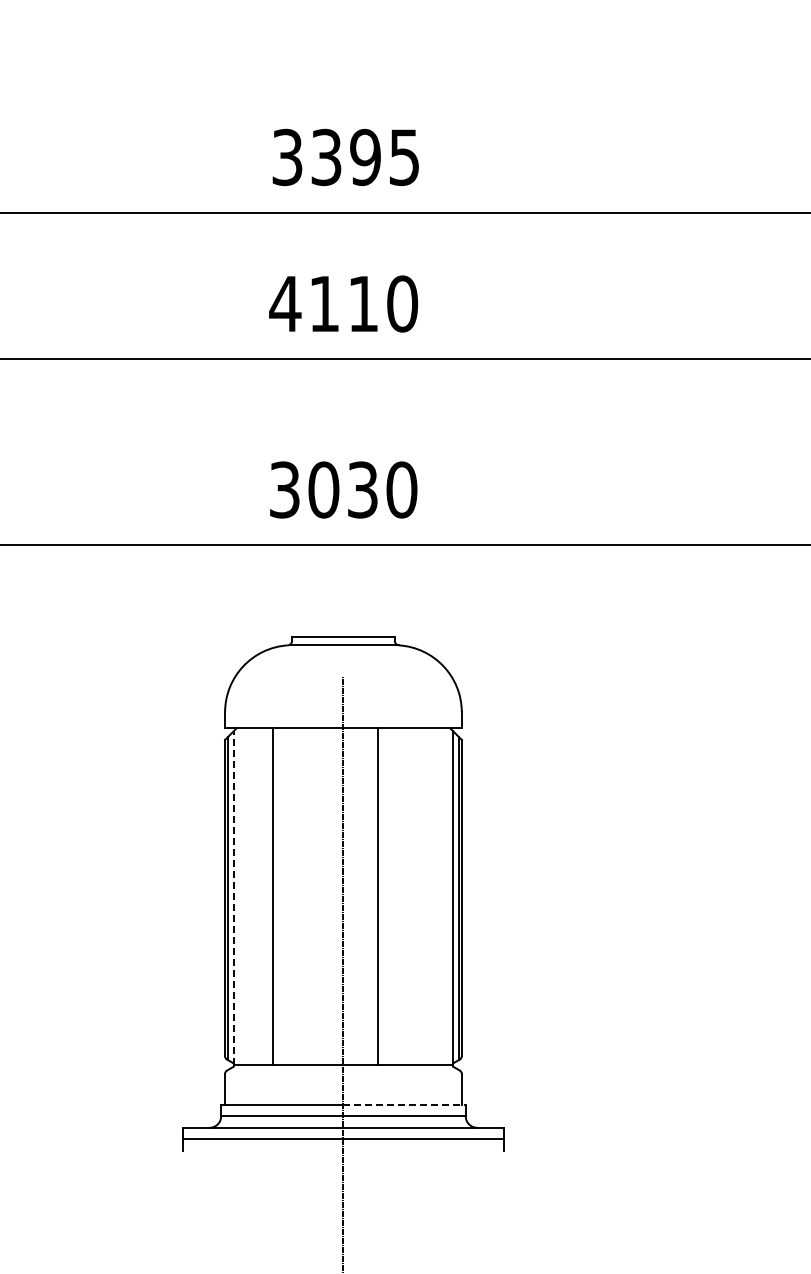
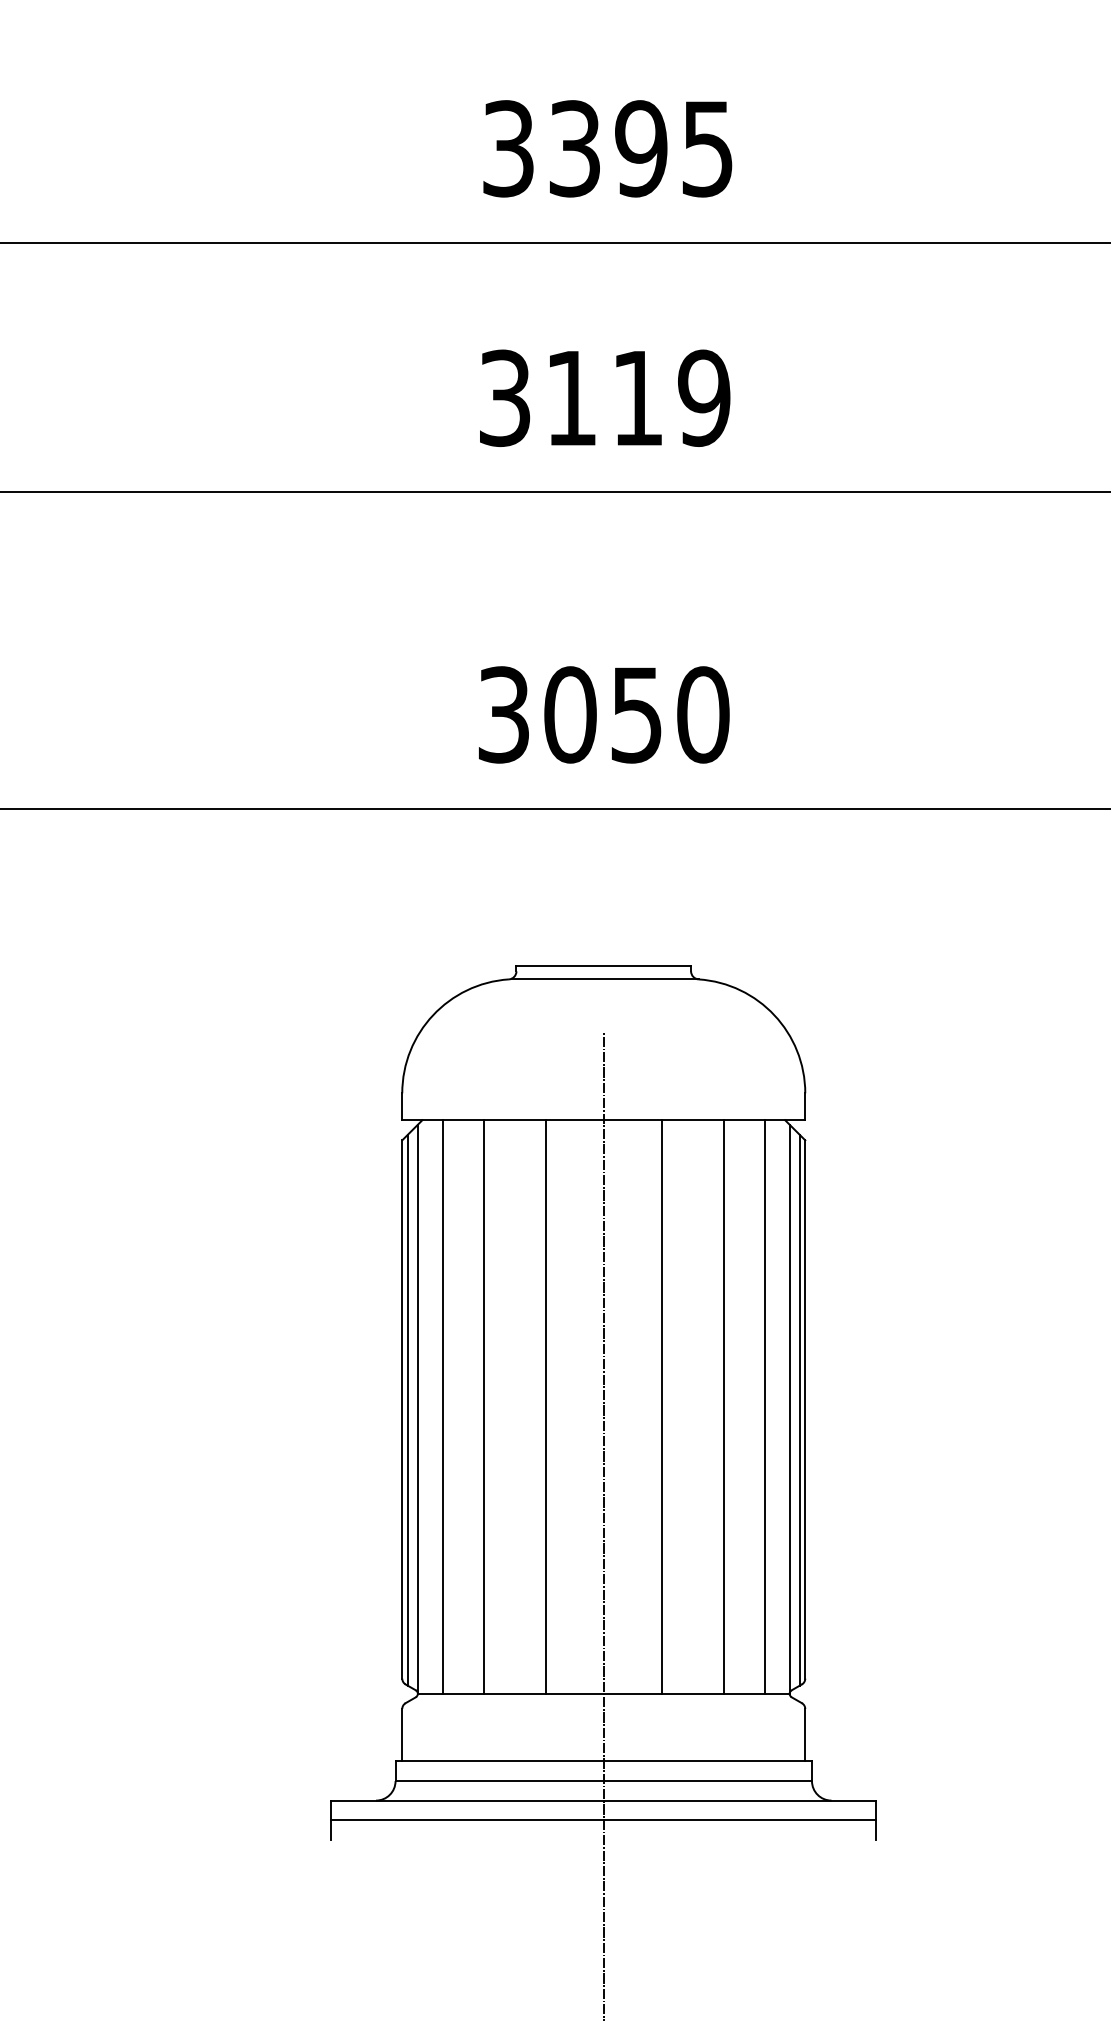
text: (343, 303) -> (603, 397), 4110 -> 3119
text: (362, 489) -> (636, 714), 3030 -> 3050
line: (248, 896) -> (442, 1406), added
line: (309, 896) -> (545, 1406), added
line: (413, 896) -> (723, 1406), added
line: (438, 896) -> (765, 1406), added
line: (234, 897) -> (418, 1408), dashed -> solid
line: (405, 1104) -> (709, 1760), dashed -> solid

